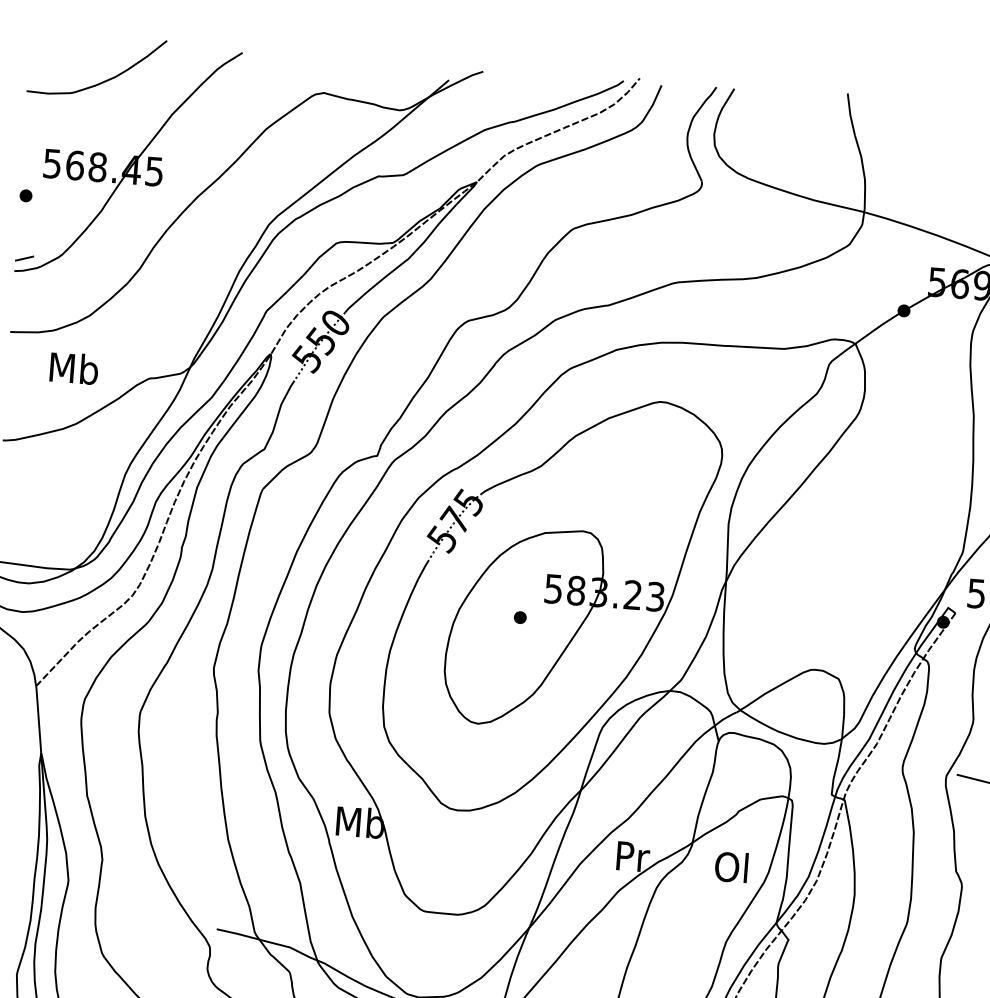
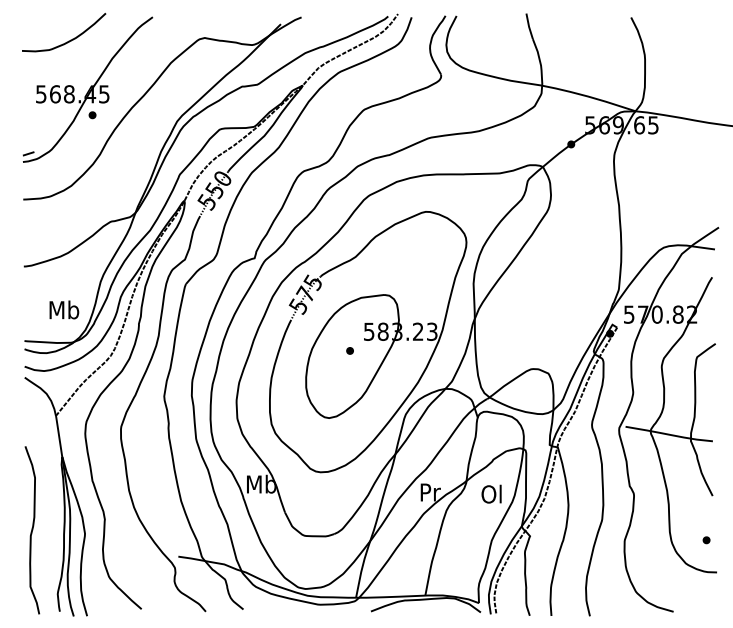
part: (25, 196) -> (92, 115), moved
text: (74, 367) -> (64, 309), moved

